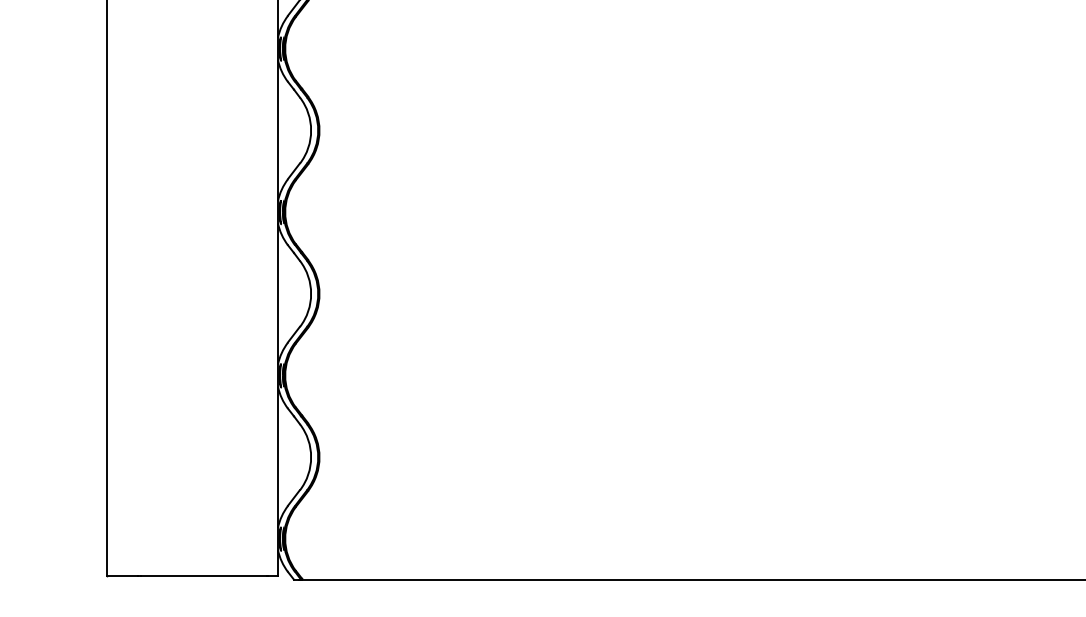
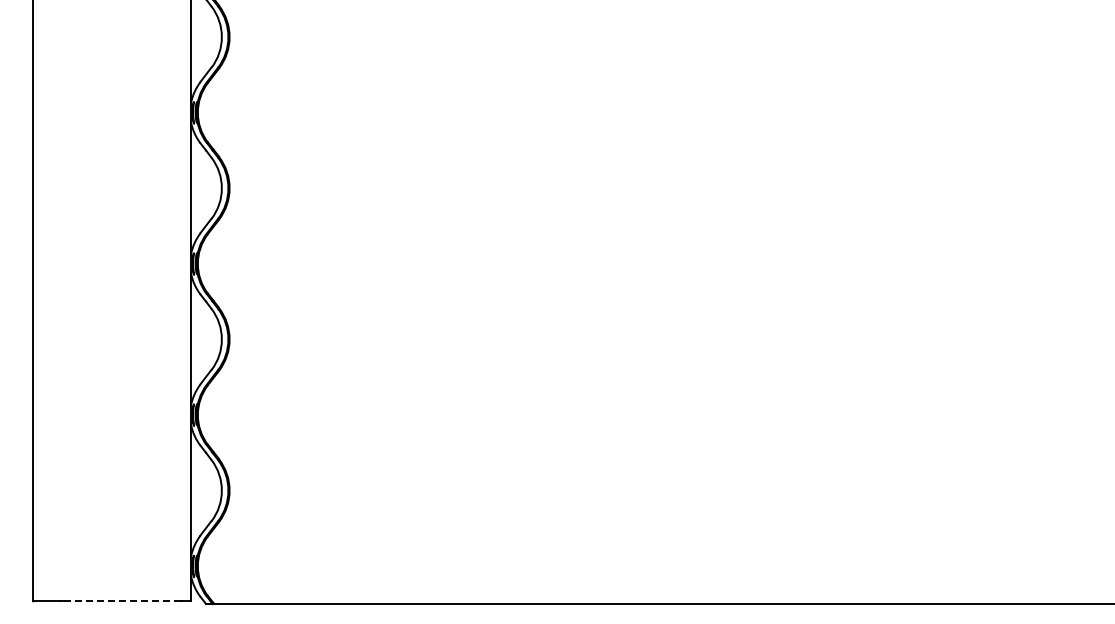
line: (203, 575) -> (122, 600), solid -> dashed

